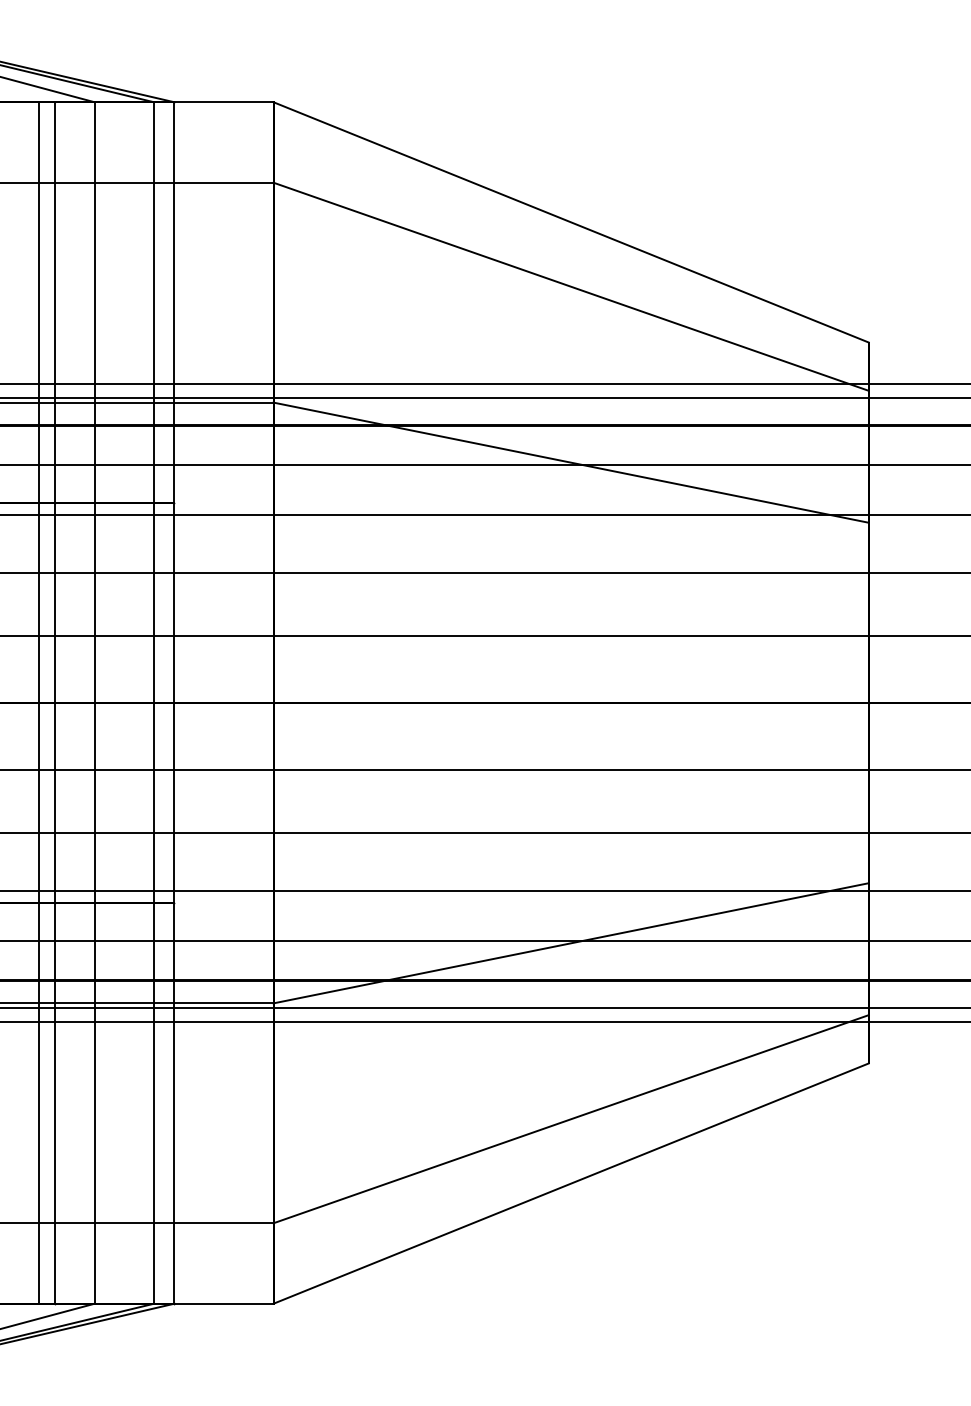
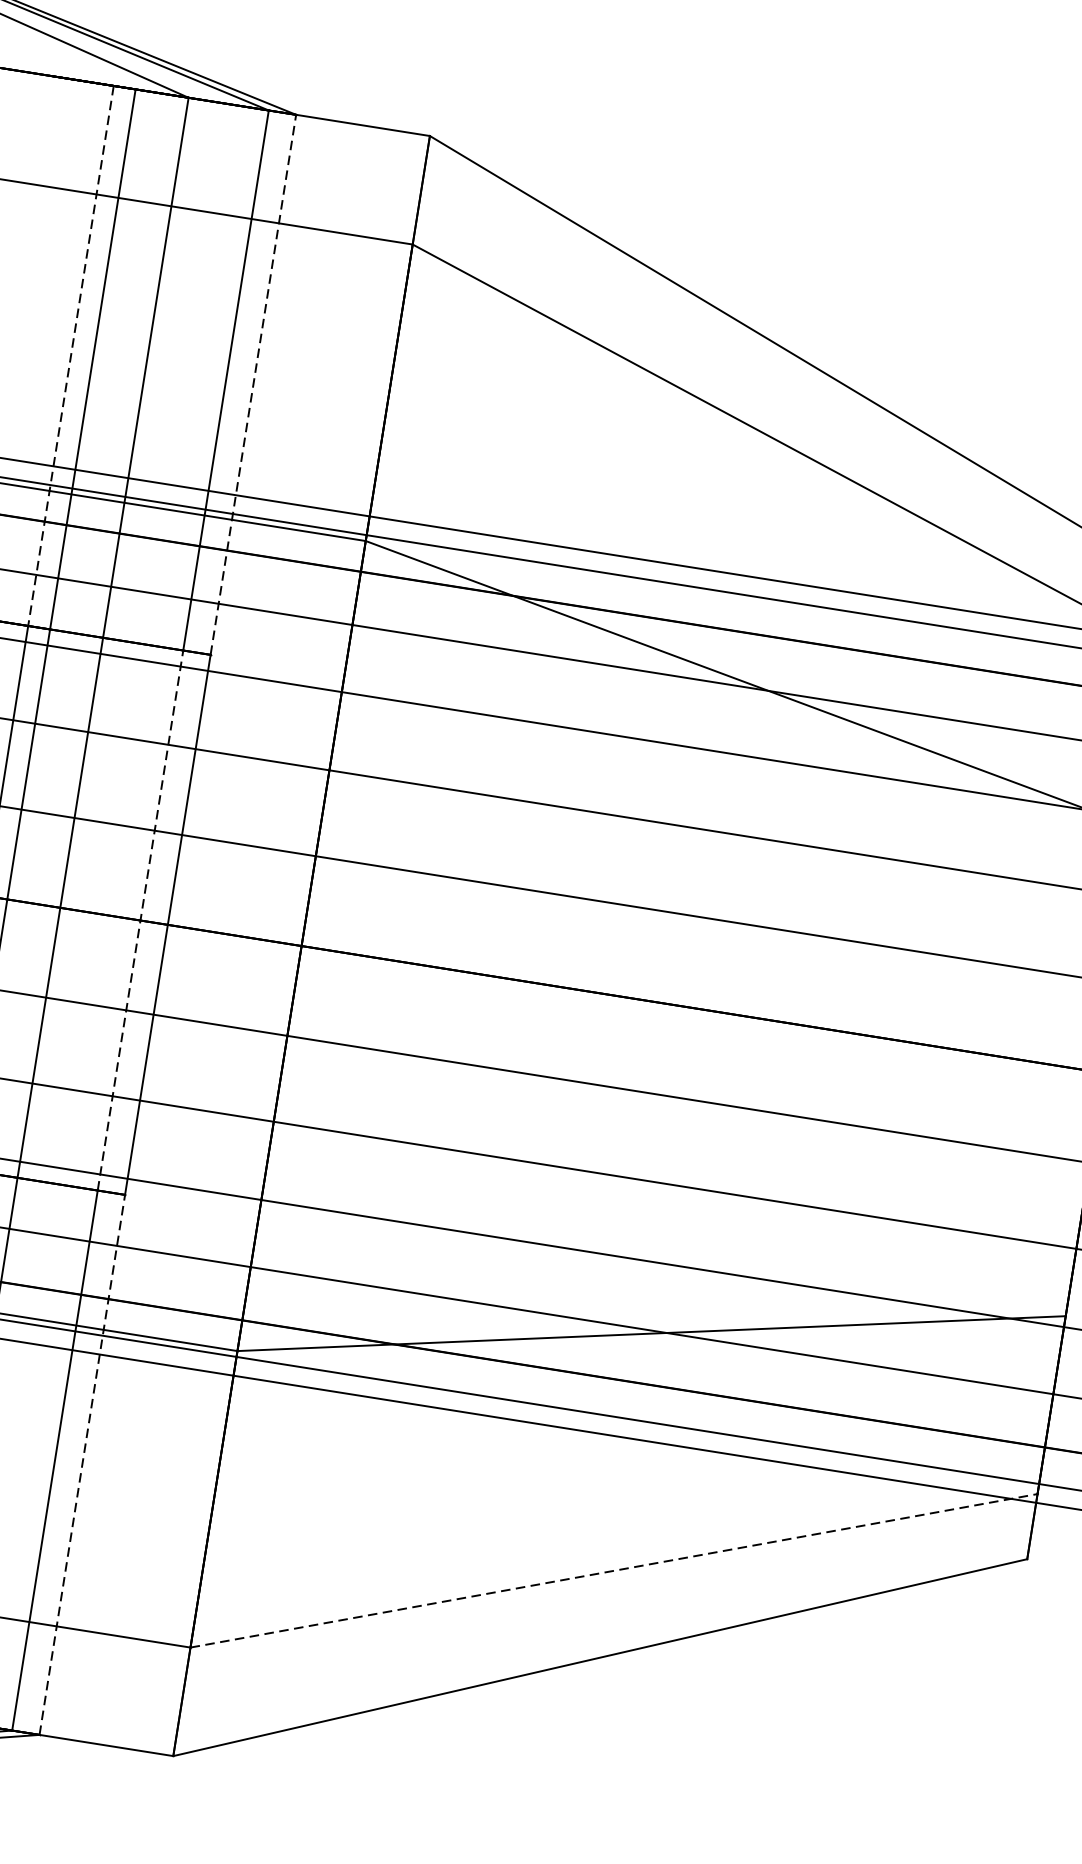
line: (174, 302) -> (253, 384), solid -> dashed
line: (39, 303) -> (71, 357), solid -> dashed
line: (154, 702) -> (141, 919), solid -> dashed
line: (174, 1102) -> (82, 1463), solid -> dashed
line: (571, 1119) -> (614, 1571), solid -> dashed

